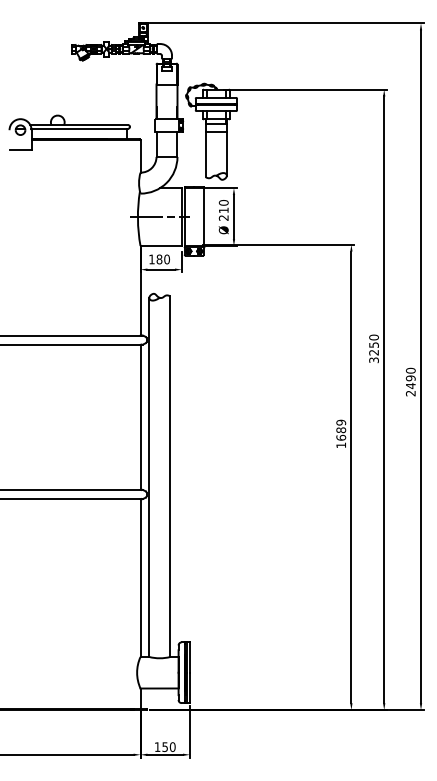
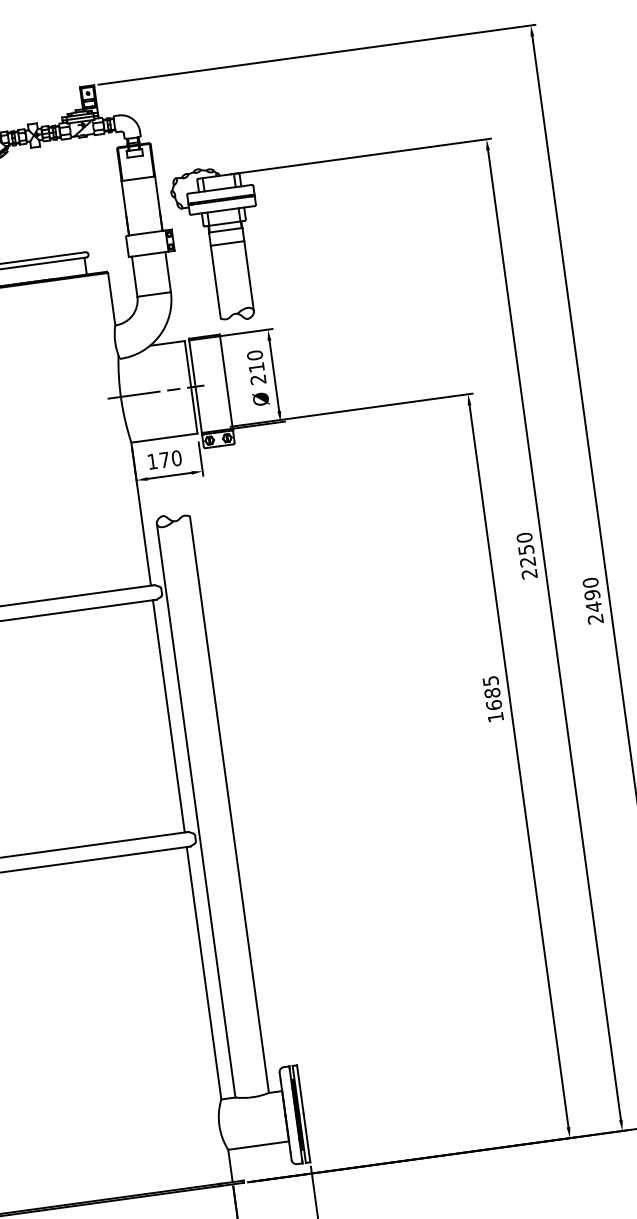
text: (159, 259) -> (164, 460), 180 -> 170
text: (373, 360) -> (528, 574), 3250 -> 2250
text: (340, 422) -> (489, 680), 1689 -> 1685

